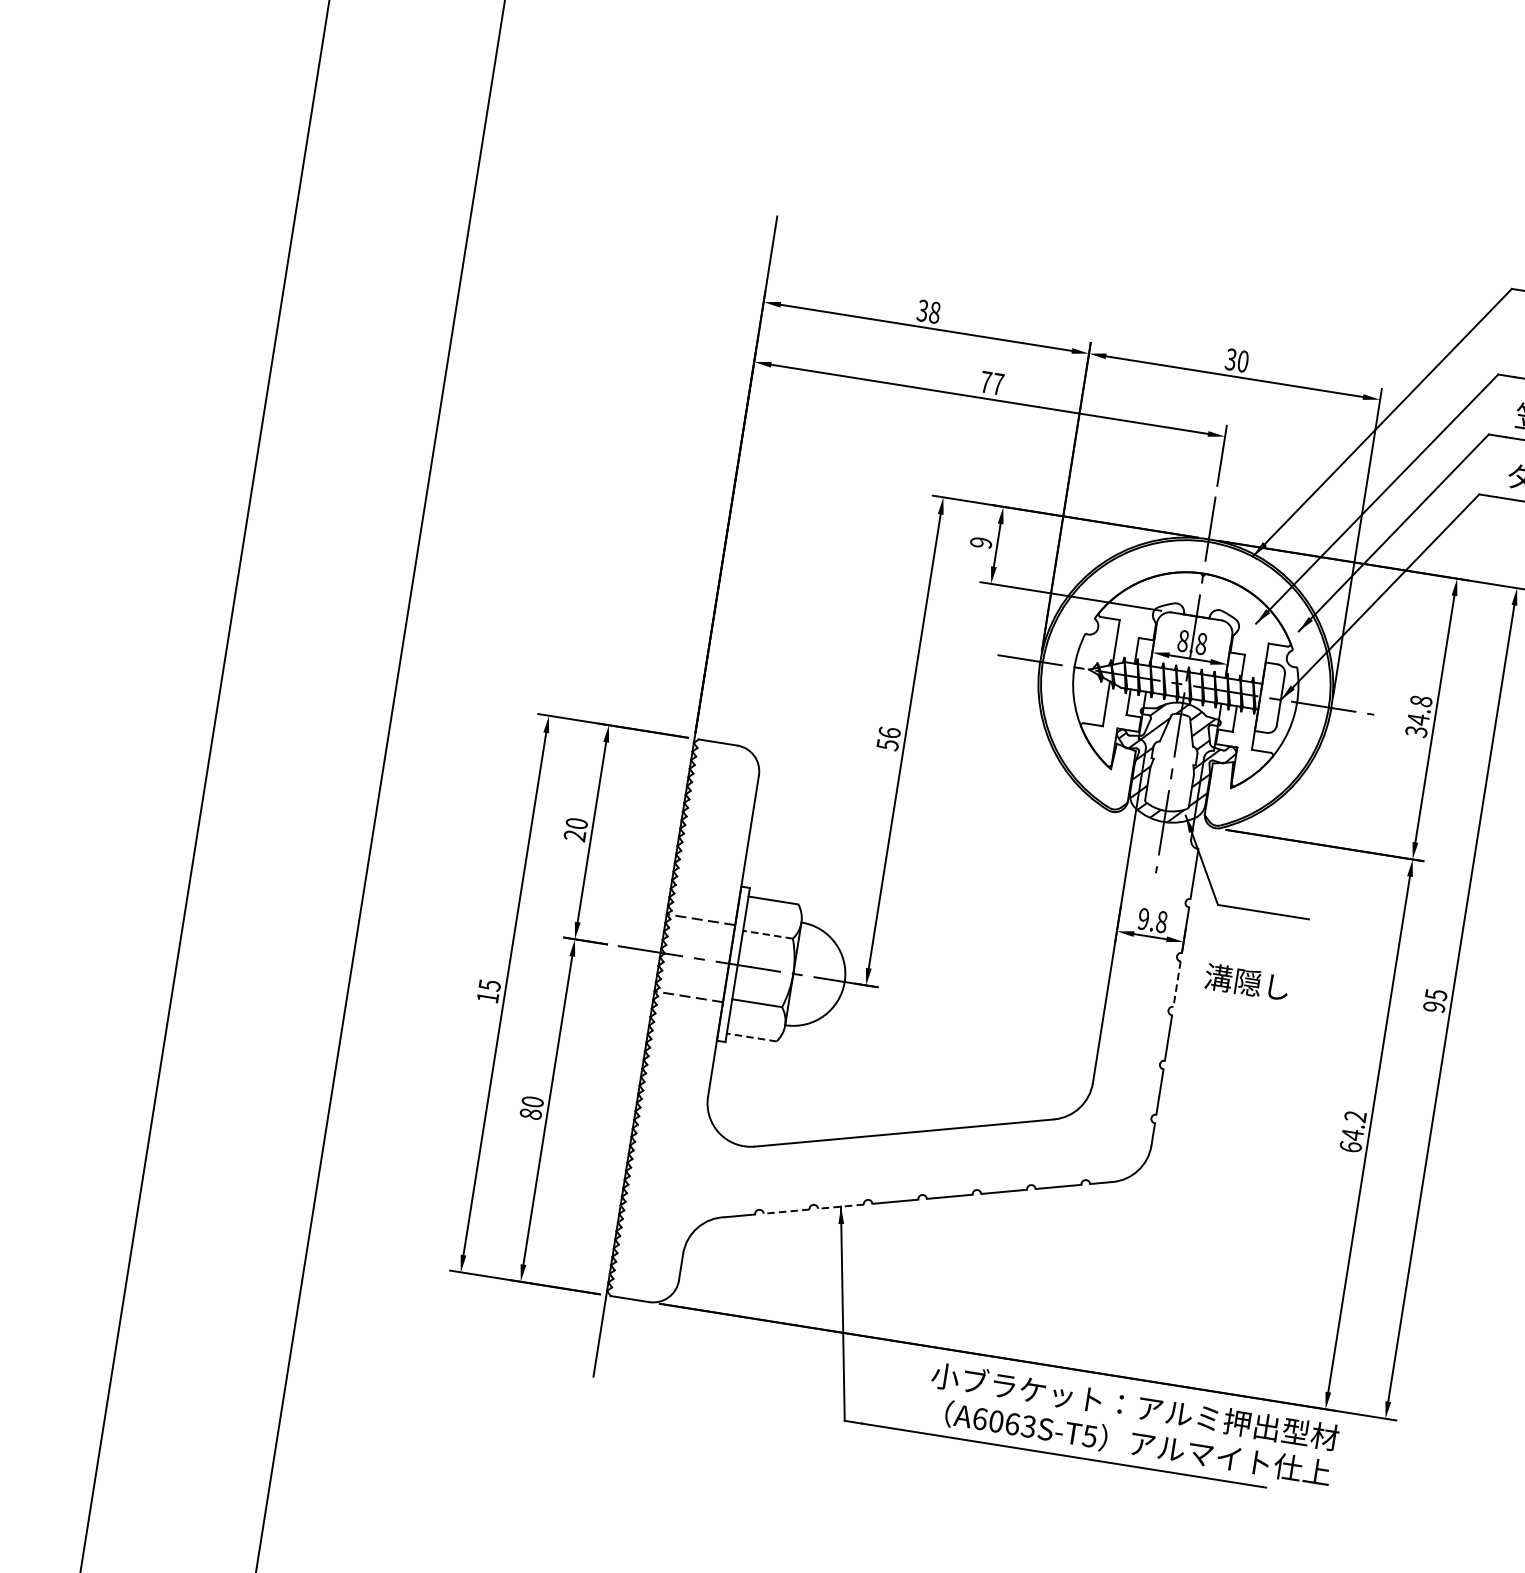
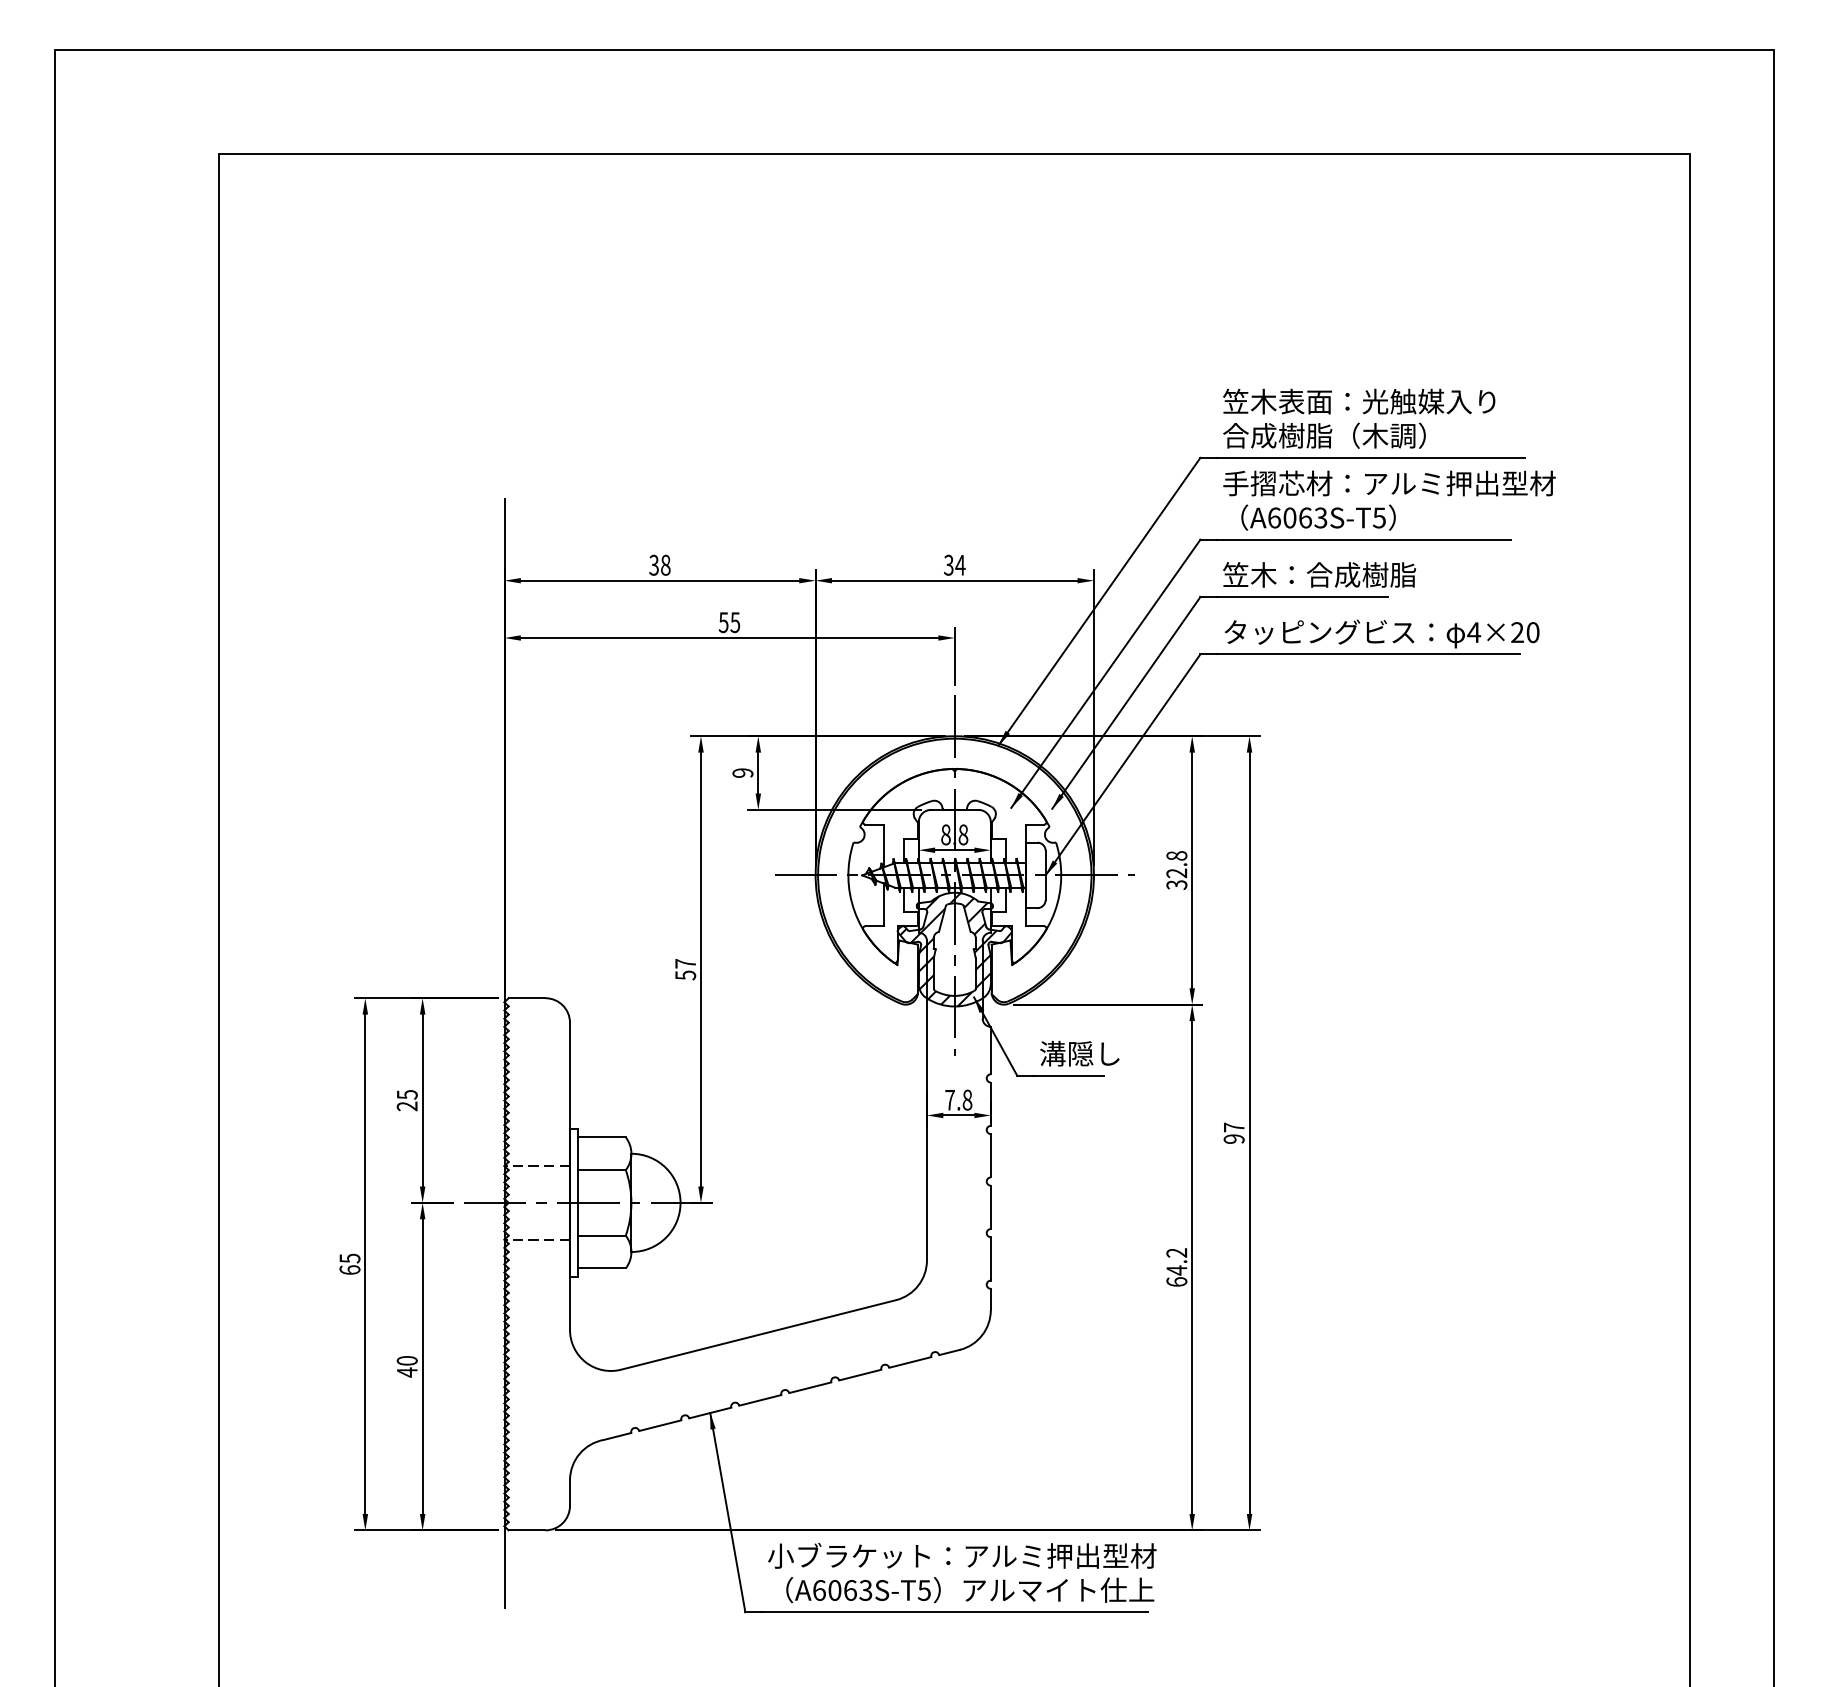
text: (1243, 360) -> (960, 564), 30 -> 34
text: (992, 383) -> (729, 622), 77 -> 55
text: (1417, 719) -> (1176, 873), 34.8 -> 32.8
text: (889, 732) -> (685, 963), 56 -> 57
text: (576, 823) -> (406, 1094), 20 -> 25
text: (1143, 918) -> (949, 1099), 9.8 -> 7.8
line: (768, 935) -> (602, 1170), dashed -> solid
text: (1246, 981) -> (1079, 1053), moved
line: (1176, 983) -> (990, 1155), dashed -> solid
text: (1436, 994) -> (1234, 1127), 95 -> 97
text: (487, 996) -> (349, 1269), 15 -> 65
line: (752, 1037) -> (602, 1268), dashed -> solid
text: (530, 1113) -> (406, 1372), 80 -> 40
line: (841, 1207) -> (710, 1413), dashed -> solid
line: (786, 1211) -> (660, 1425), dashed -> solid
text: (1132, 1423) -> (962, 1572), moved

